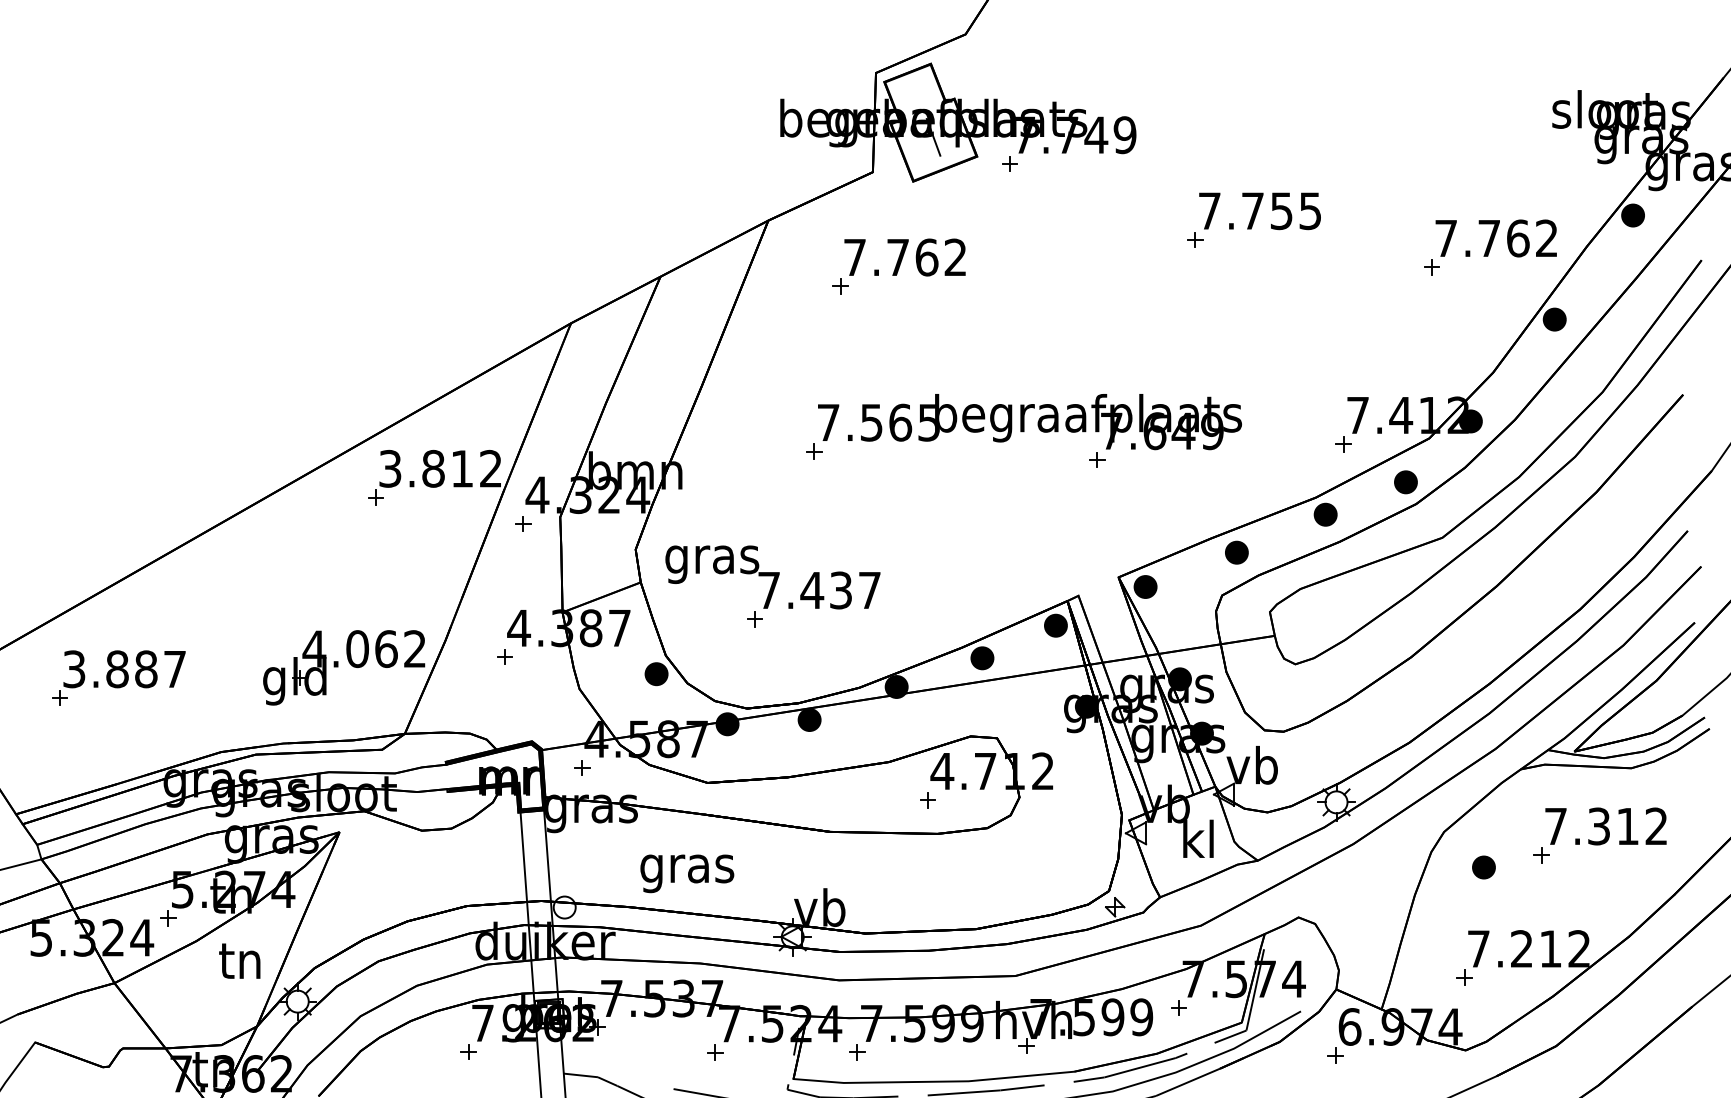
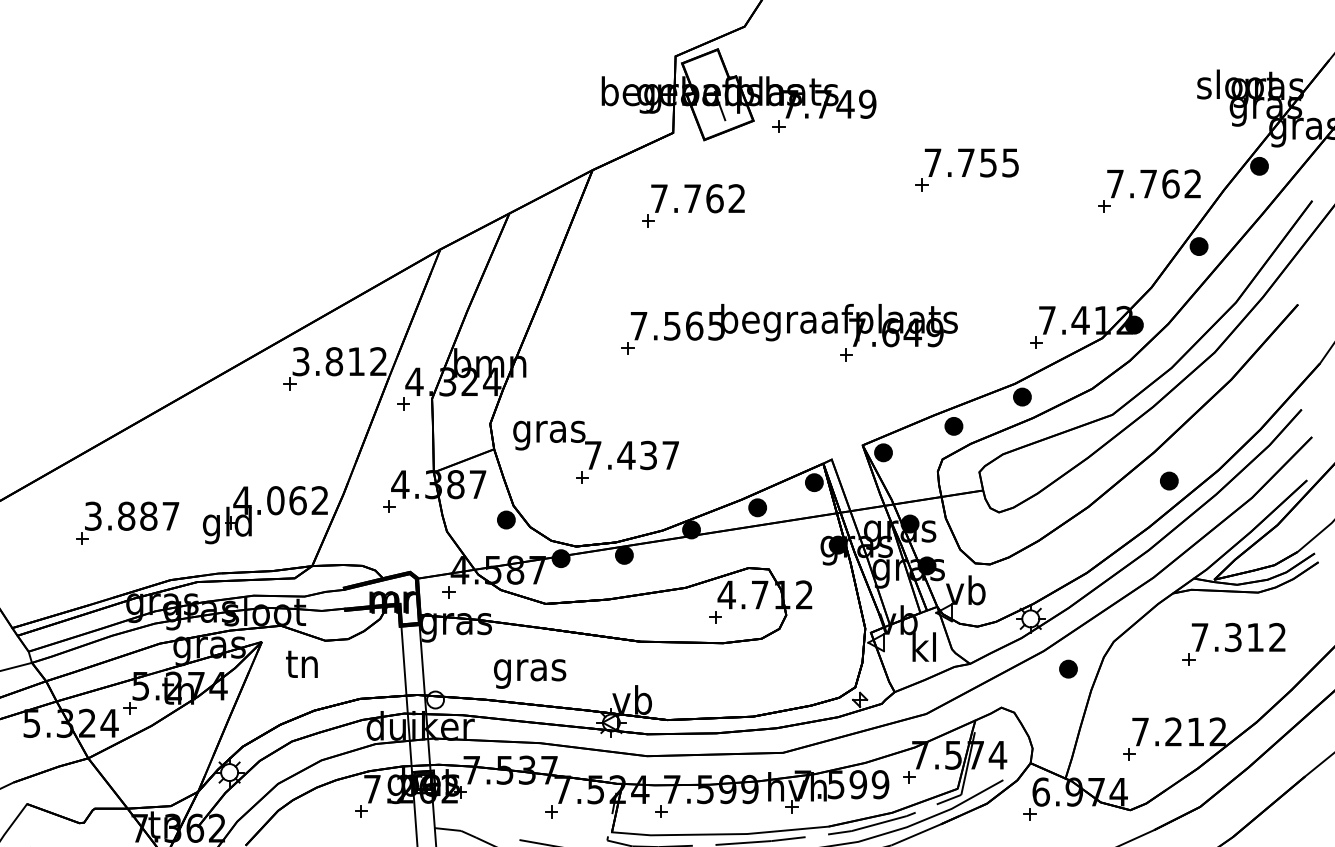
part: (1406, 481) -> (1169, 480), moved
part: (118, 677) -> (127, 522), moved
part: (1483, 866) -> (1068, 668), moved
text: (239, 960) -> (301, 663), moved

